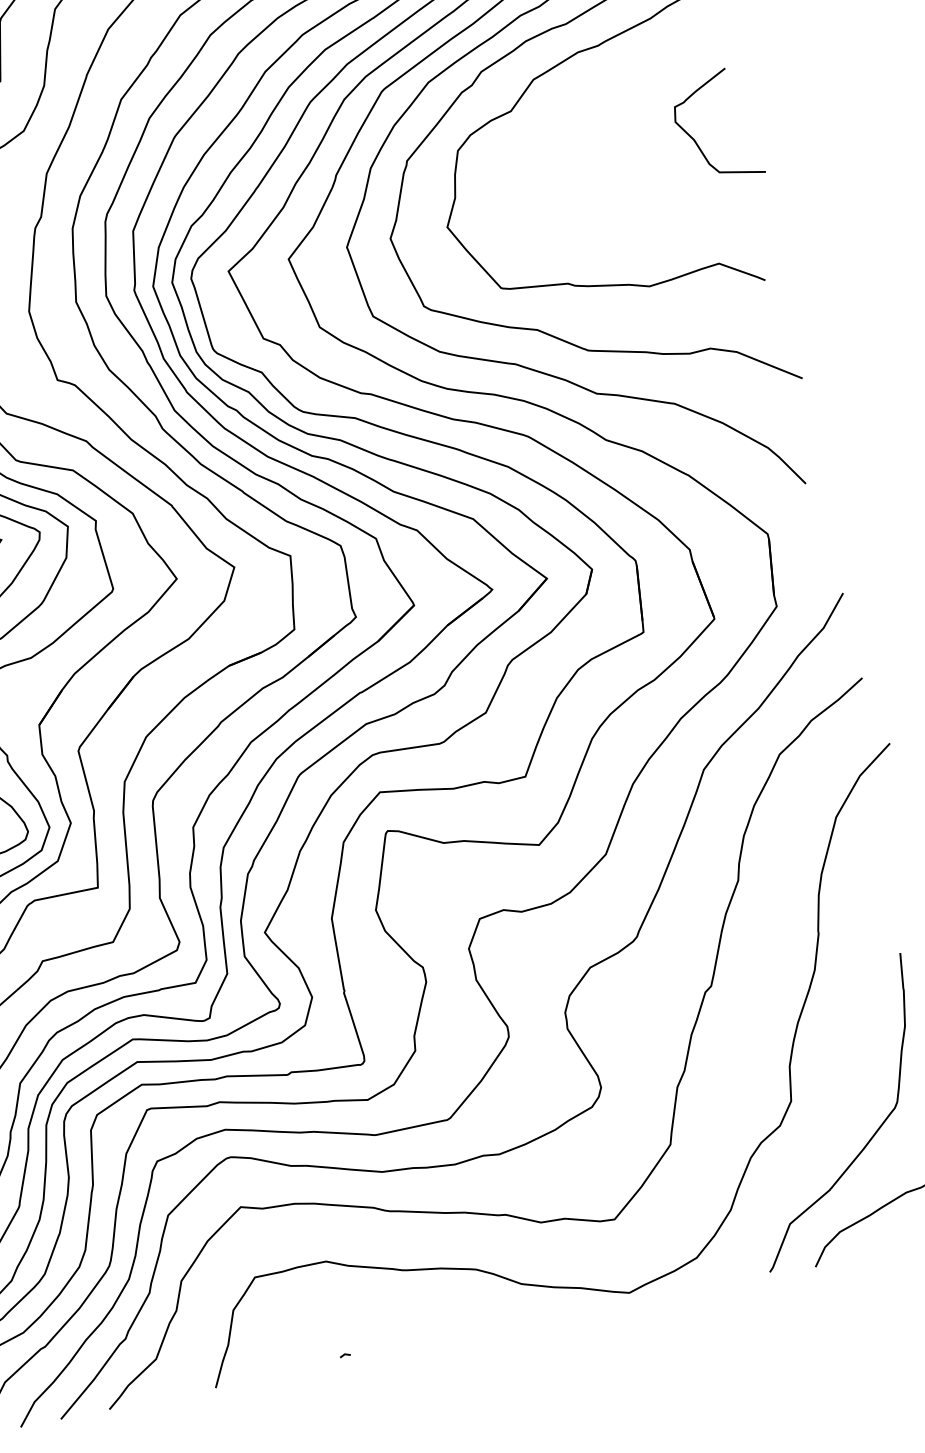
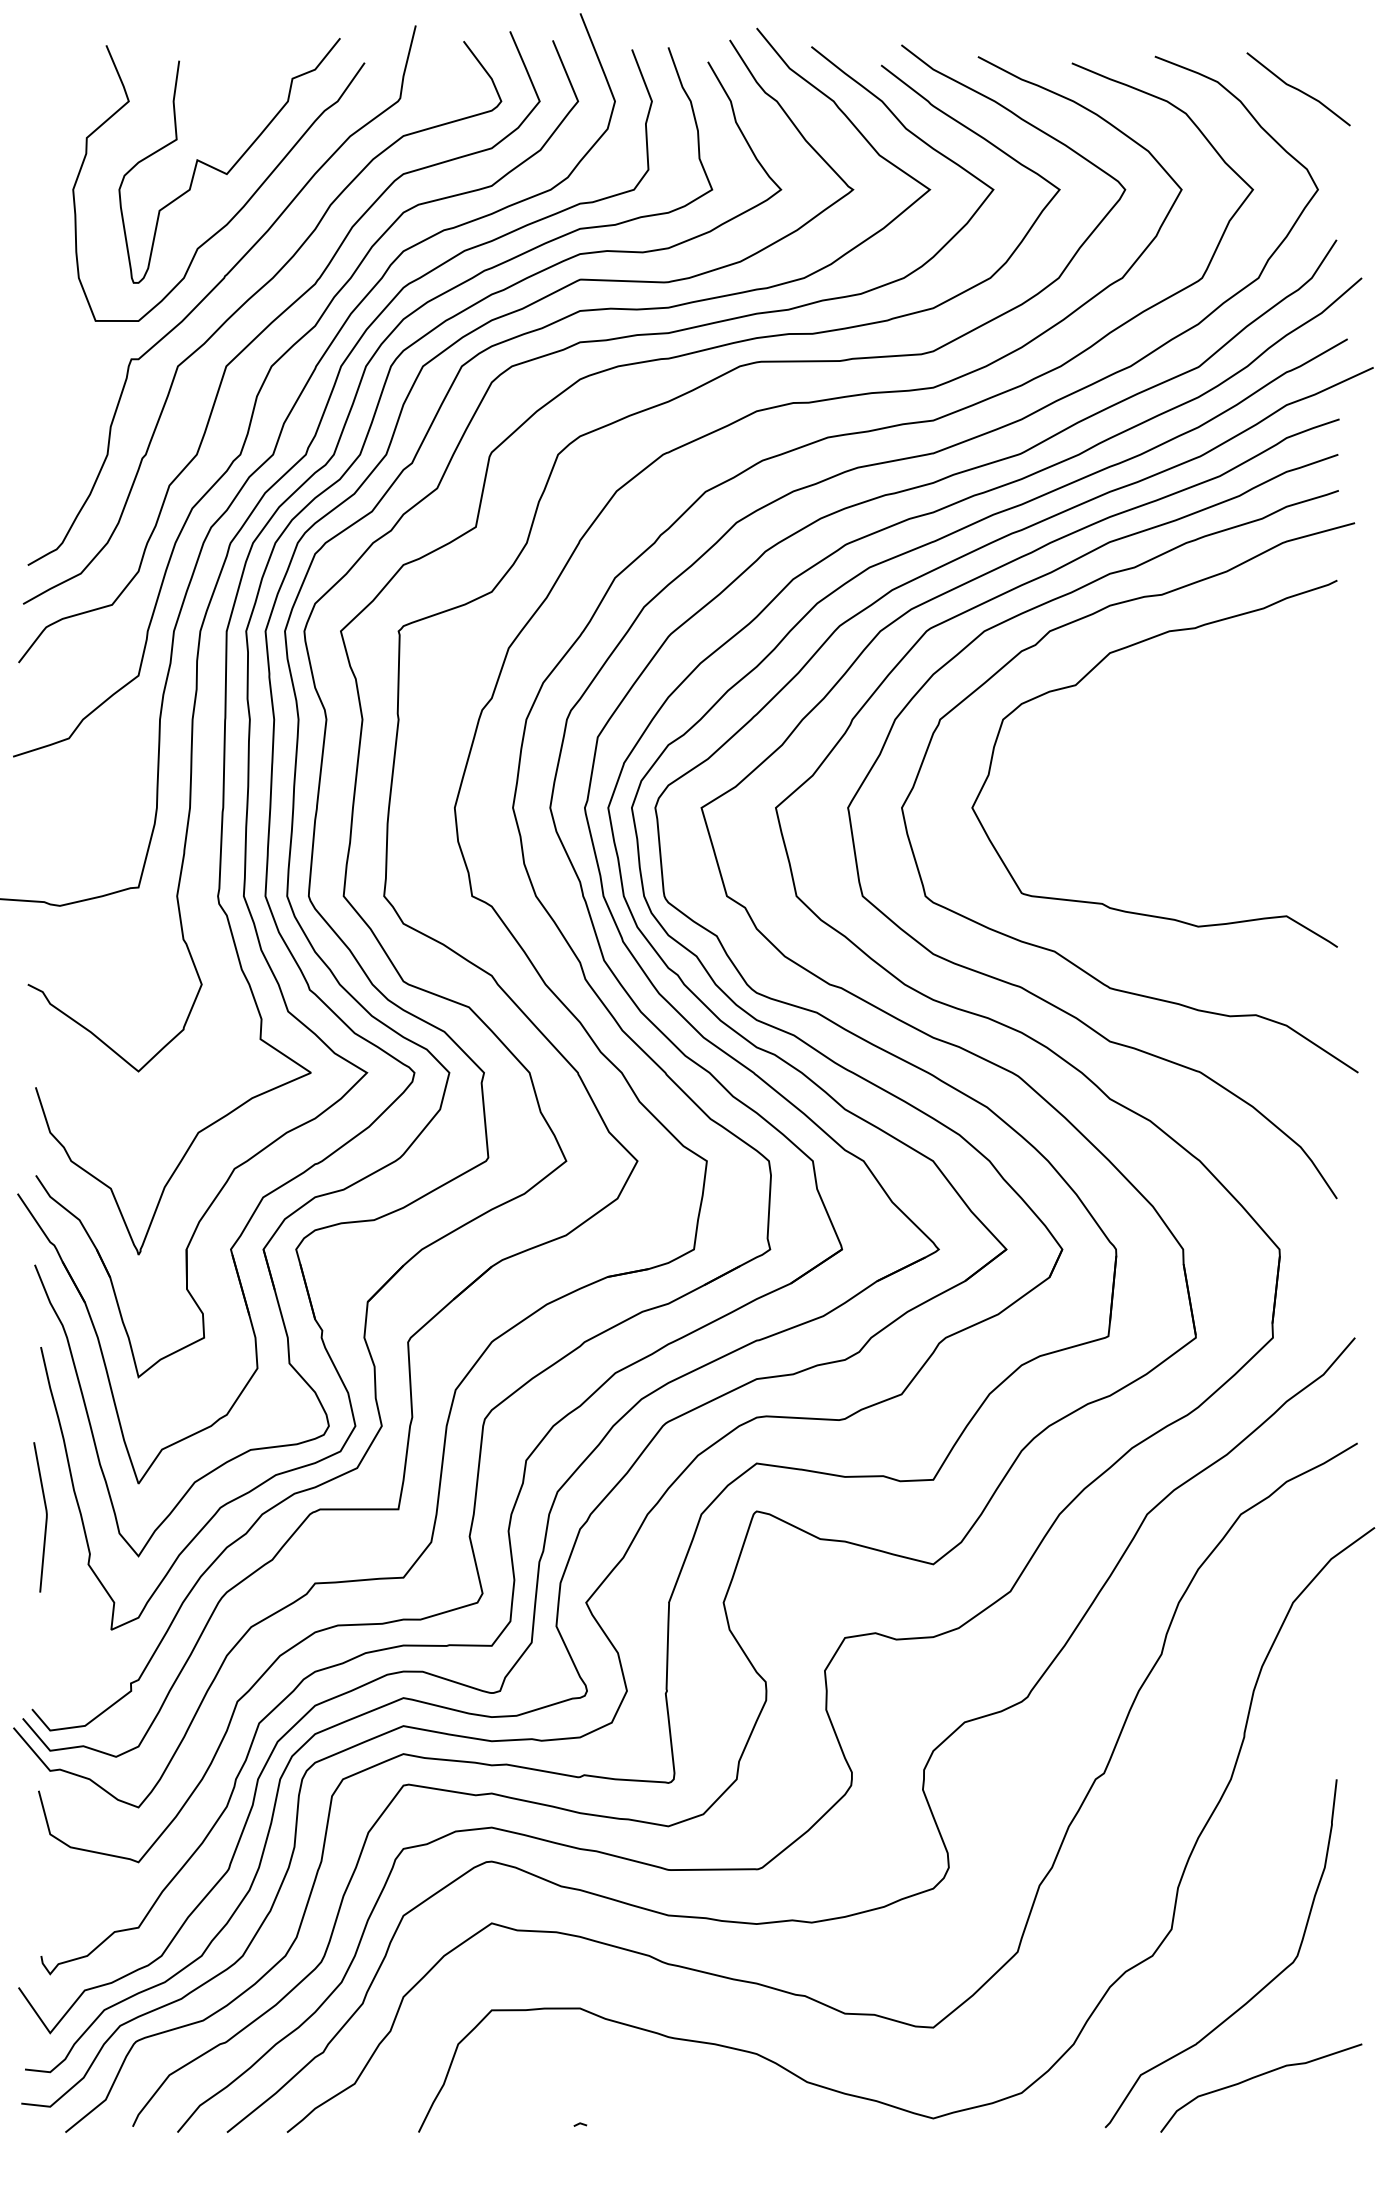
curve: (694, 139) -> (1287, 762), removed

